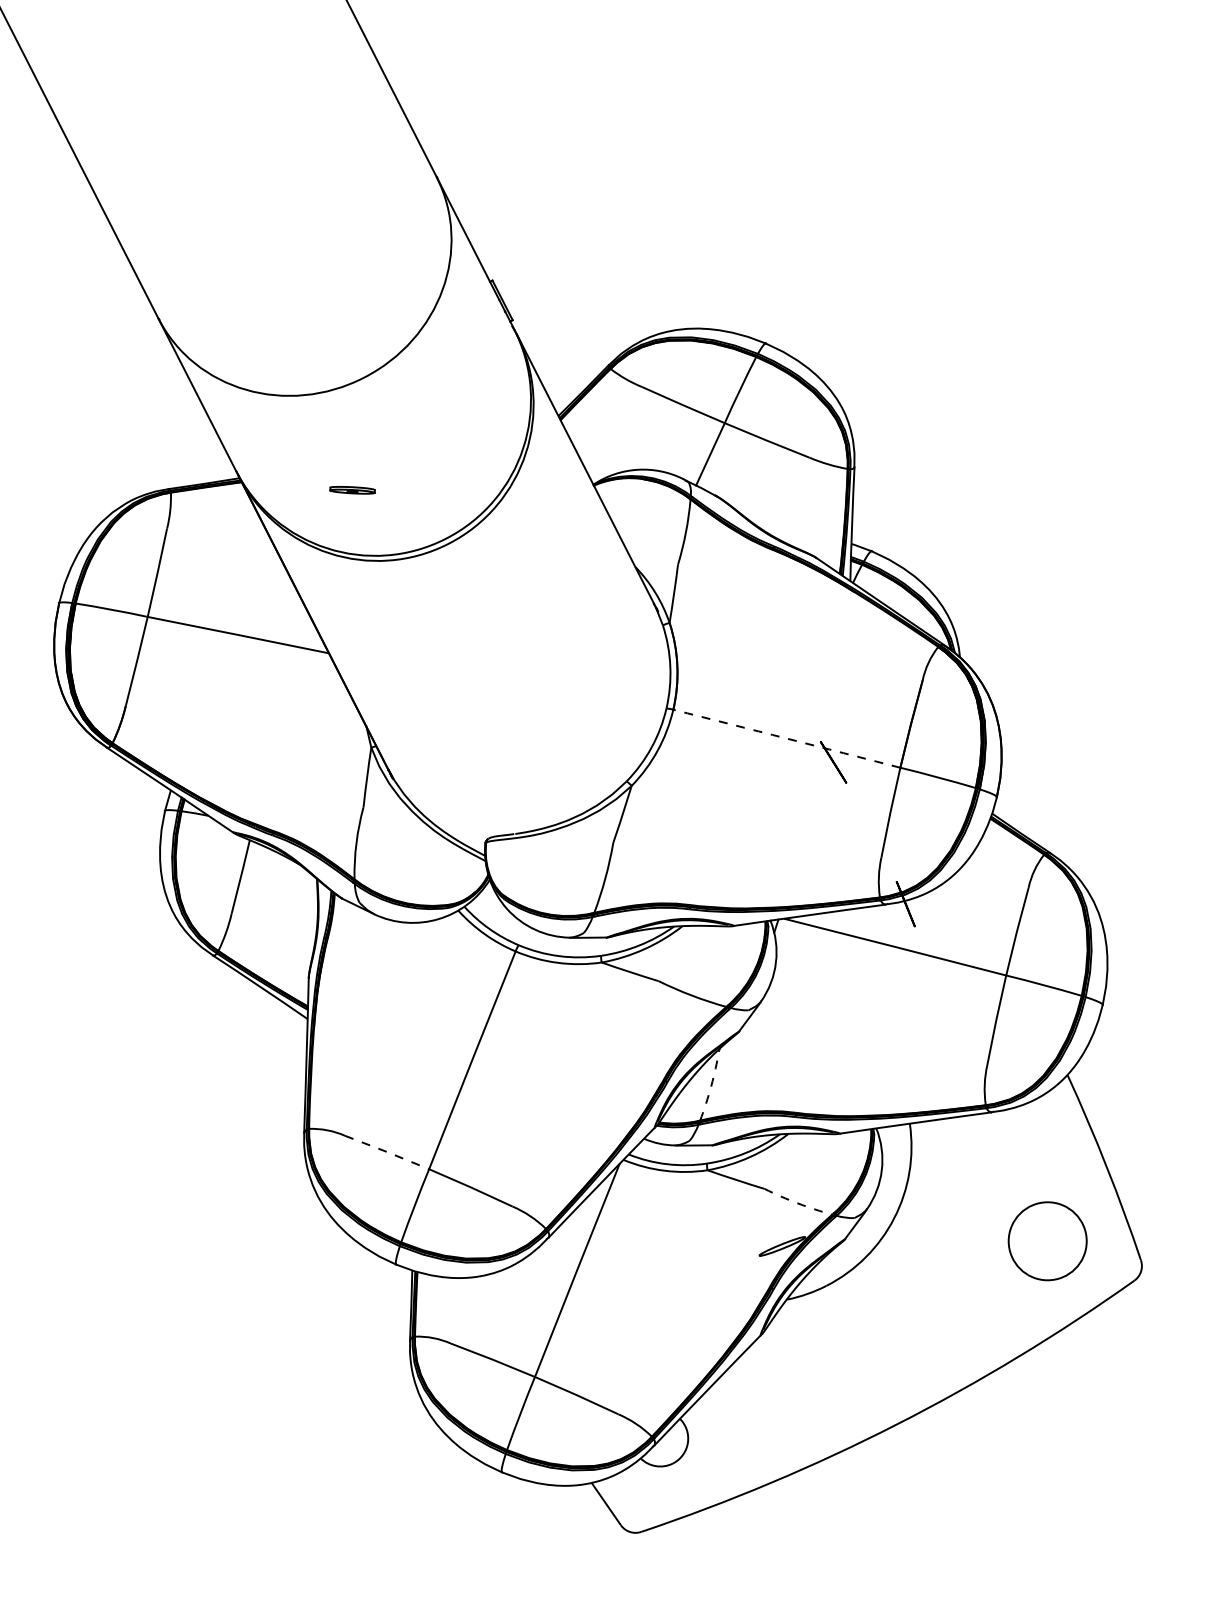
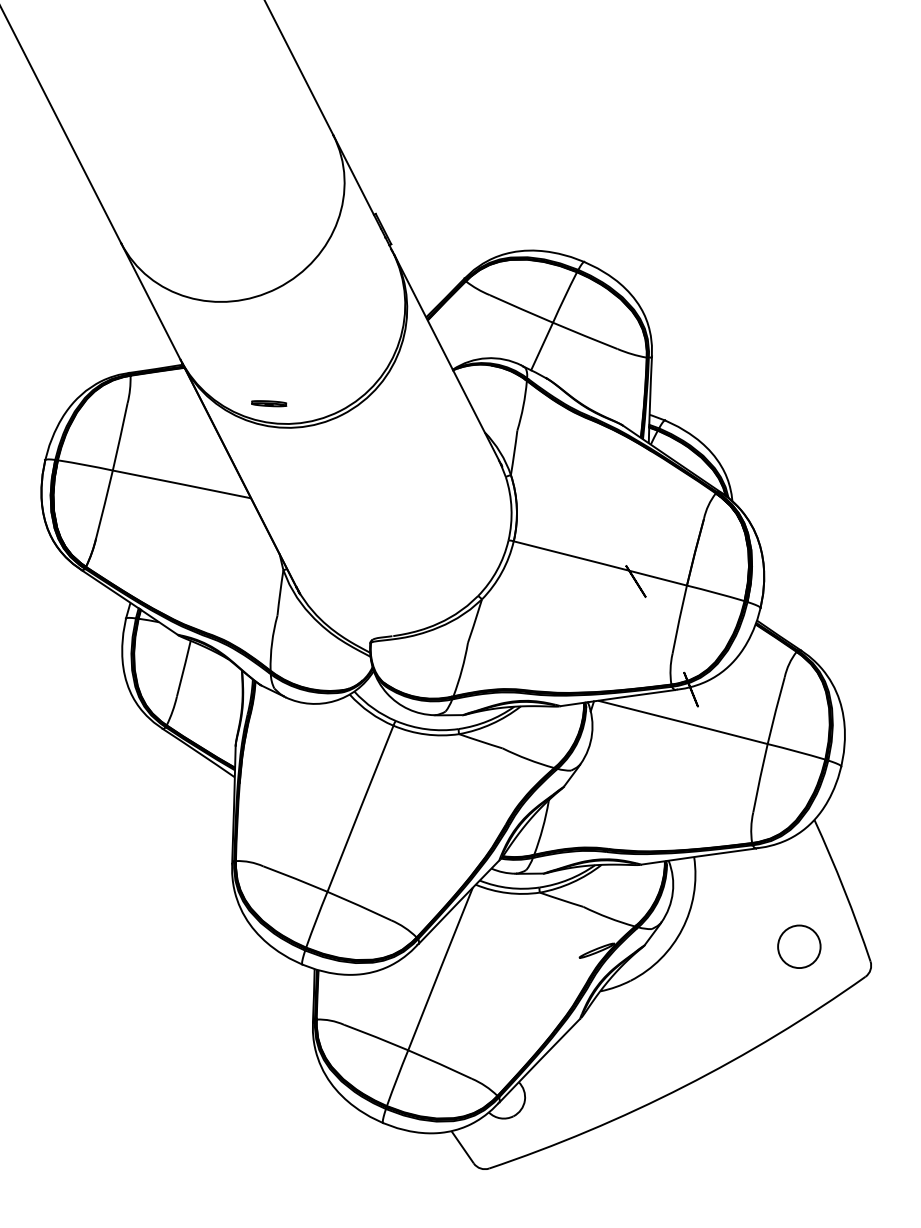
part: (352, 490) -> (269, 403), moved
arc: (786, 738) -> (600, 563), dashed -> solid
arc: (711, 1086) -> (542, 828), dashed -> solid
line: (387, 1152) -> (295, 879), dashed -> solid
arc: (797, 1203) -> (608, 917), dashed -> solid
circle: (1047, 1241) -> (799, 946), size x0.71

